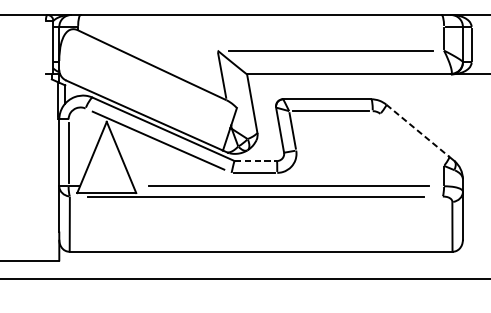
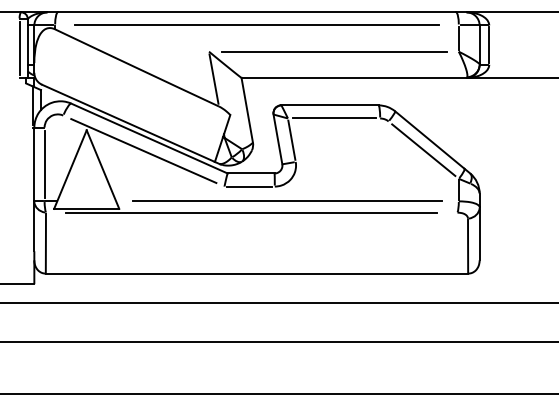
line: (260, 26) -> (256, 25), added
line: (45, 46) -> (19, 47), added
line: (417, 131) -> (429, 140), dashed -> solid
line: (412, 139) -> (423, 149), added
line: (256, 161) -> (251, 173), dashed -> solid

